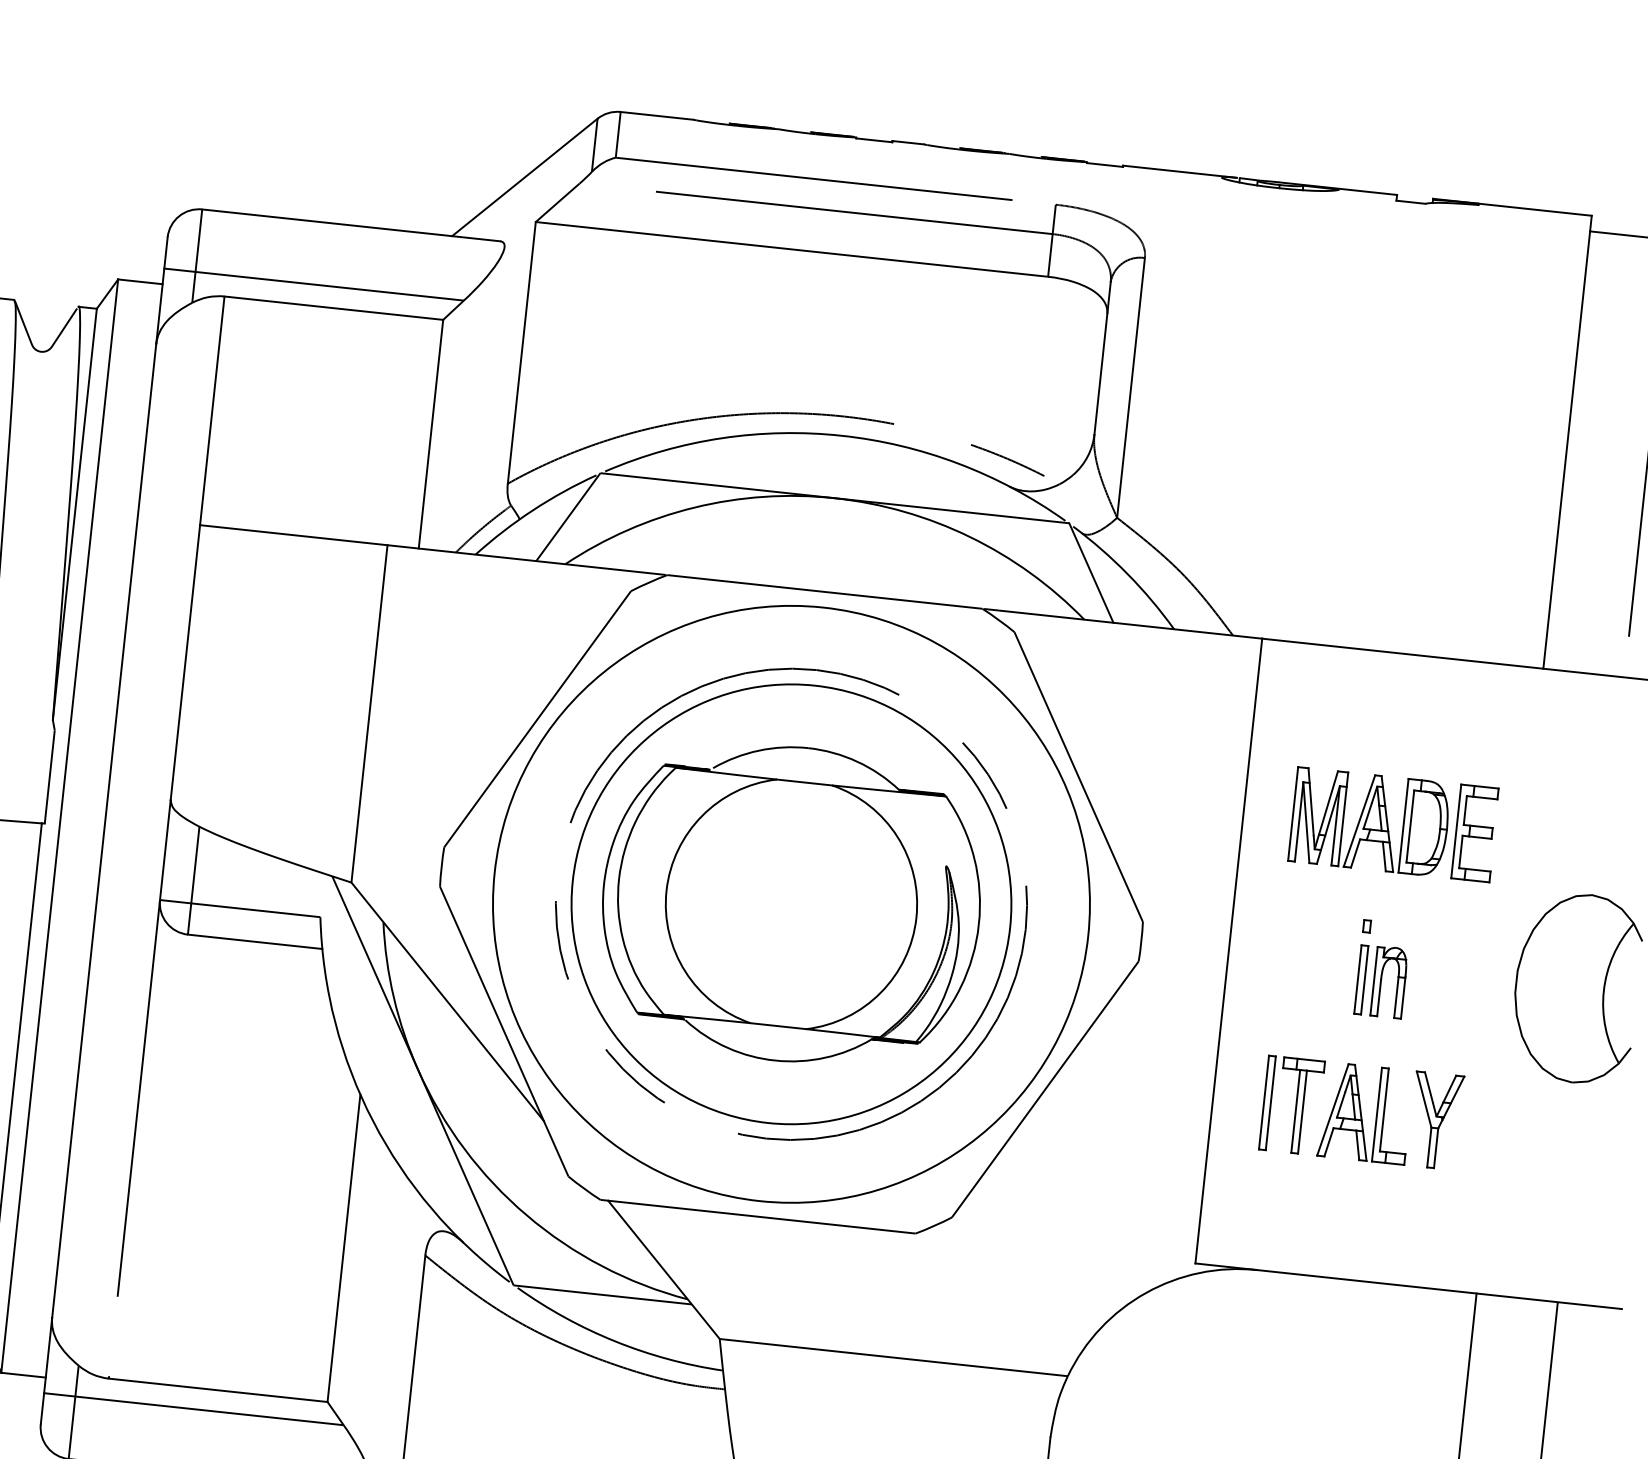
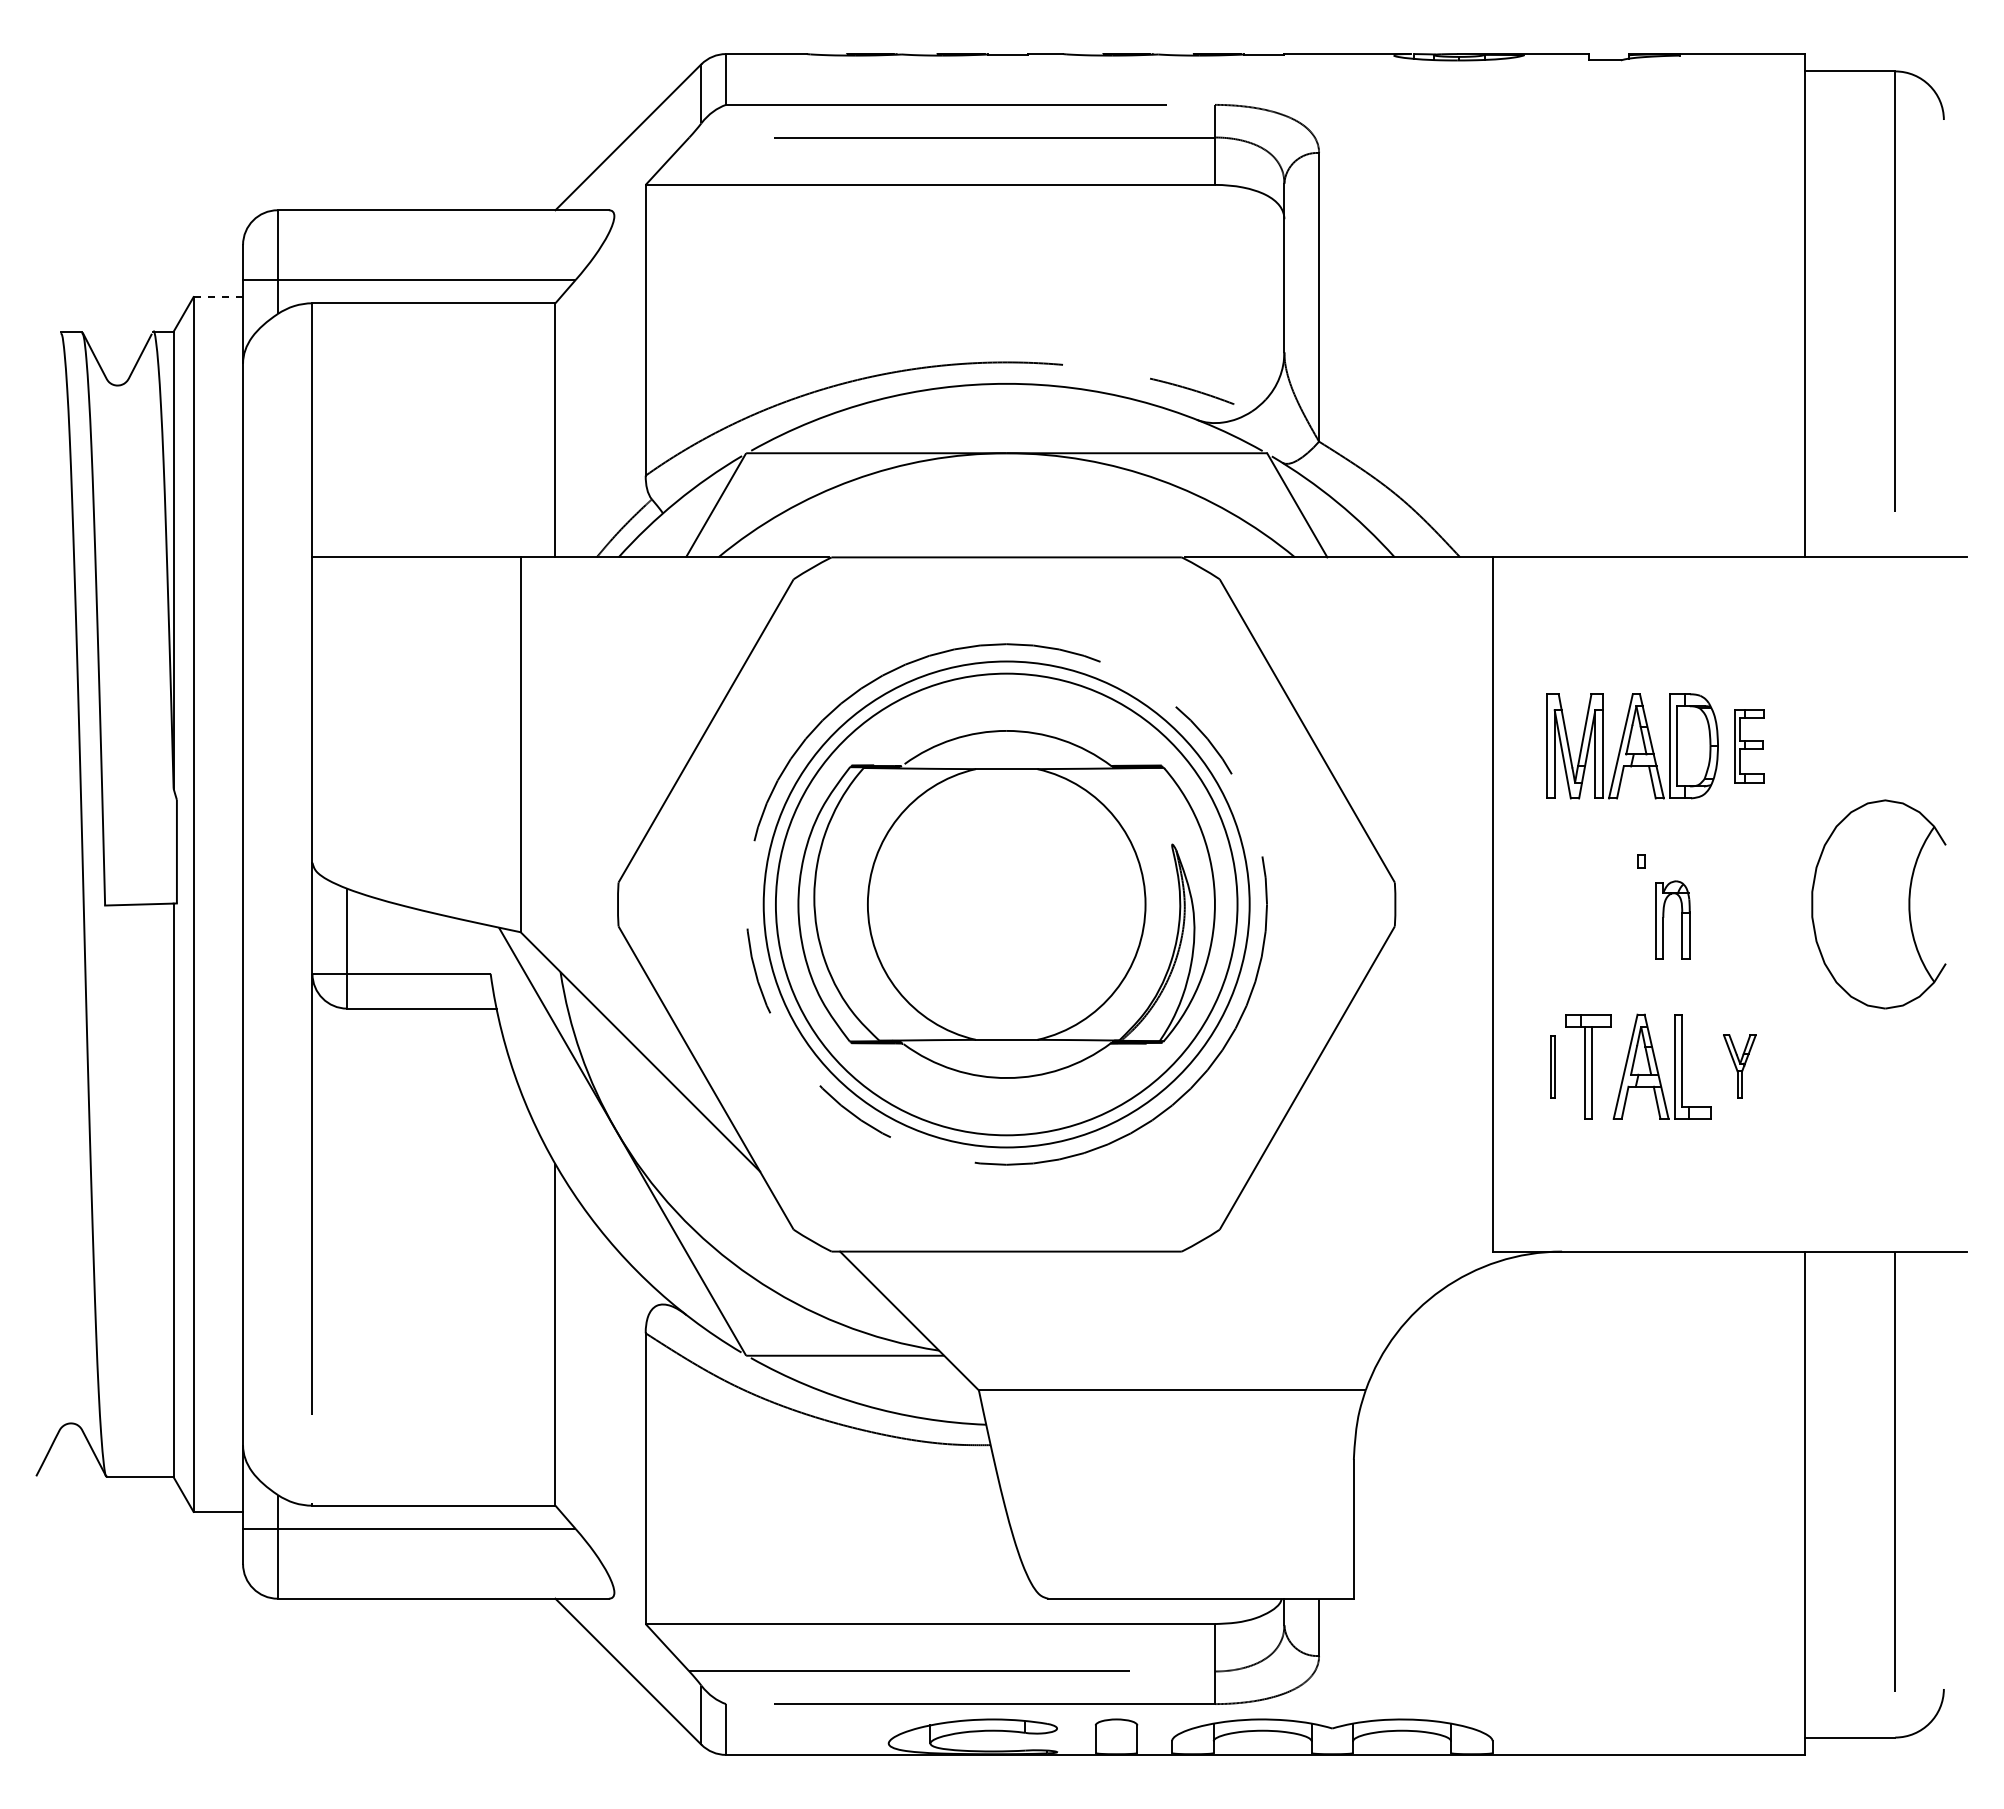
line: (140, 282) -> (218, 297), solid -> dashed
part: (1475, 832) -> (1749, 745), size x0.7
circle: (791, 904) -> (1006, 904), size x0.7
part: (1361, 979) -> (1641, 920), removed
part: (1267, 1102) -> (1552, 1066), size x0.6
part: (1435, 1120) -> (1739, 1066), size x0.6

